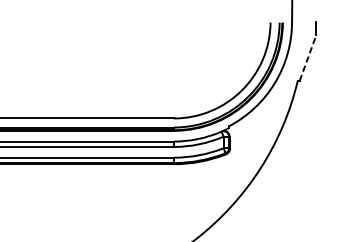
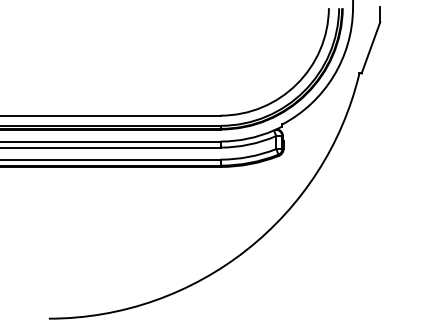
line: (308, 57) -> (371, 47), dashed -> solid

